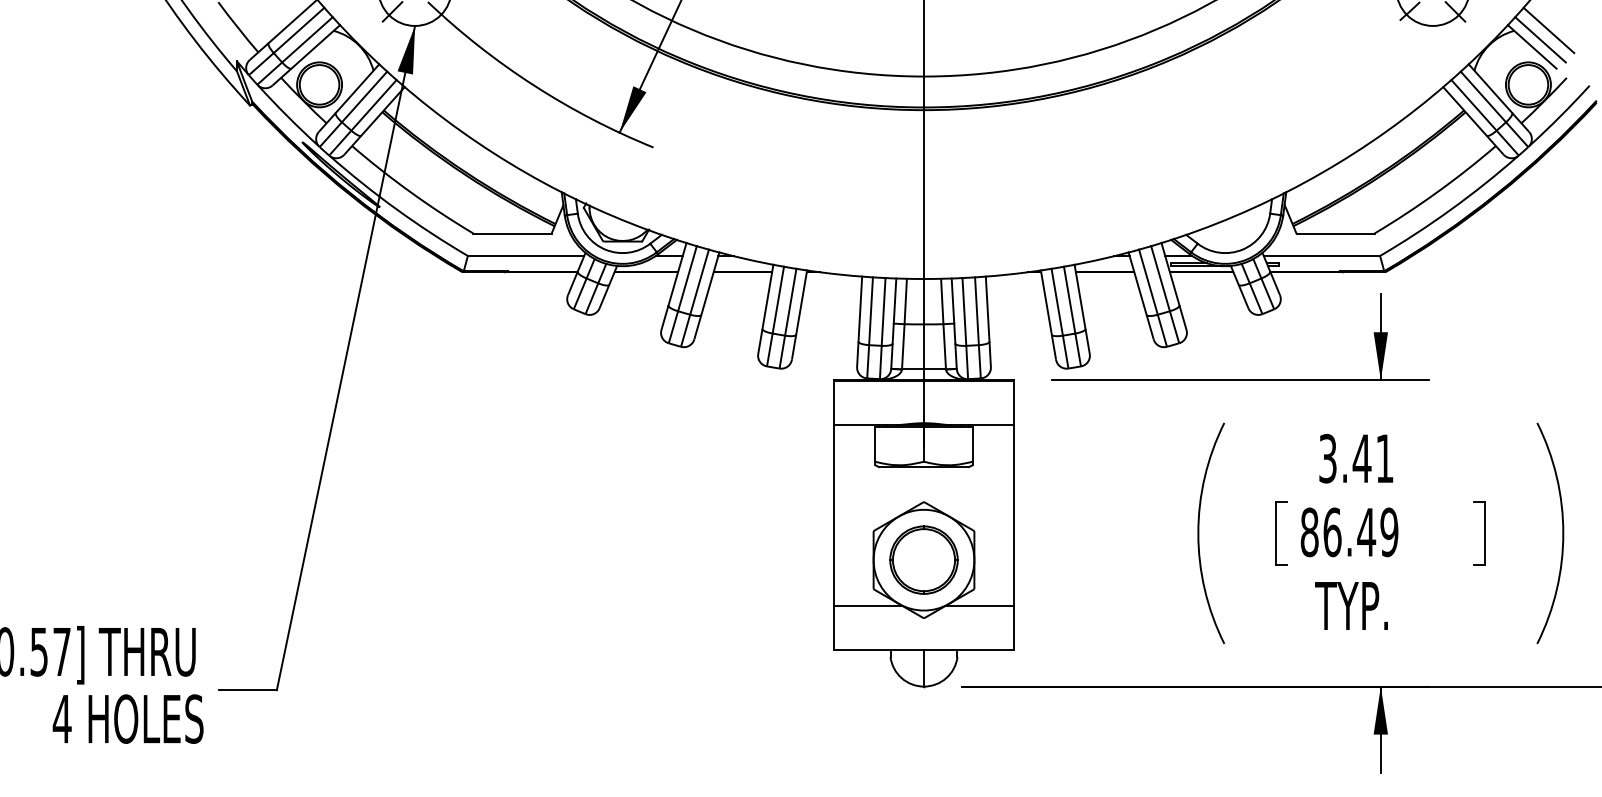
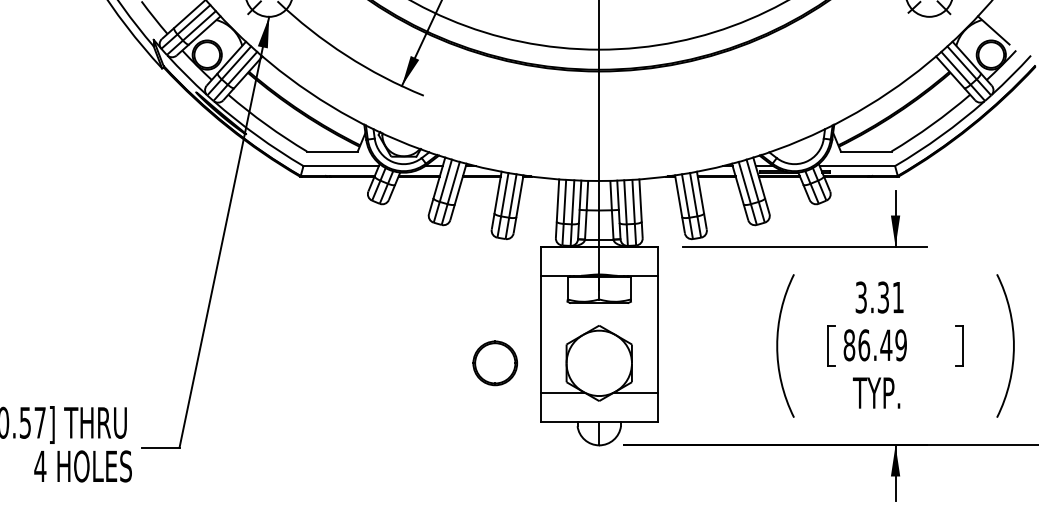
line: (1548, 30) -> (1004, 19), removed
line: (1539, 39) -> (998, 25), removed
text: (1362, 458) -> (883, 297), 3.41 -> 3.31
part: (922, 560) -> (494, 363), moved

